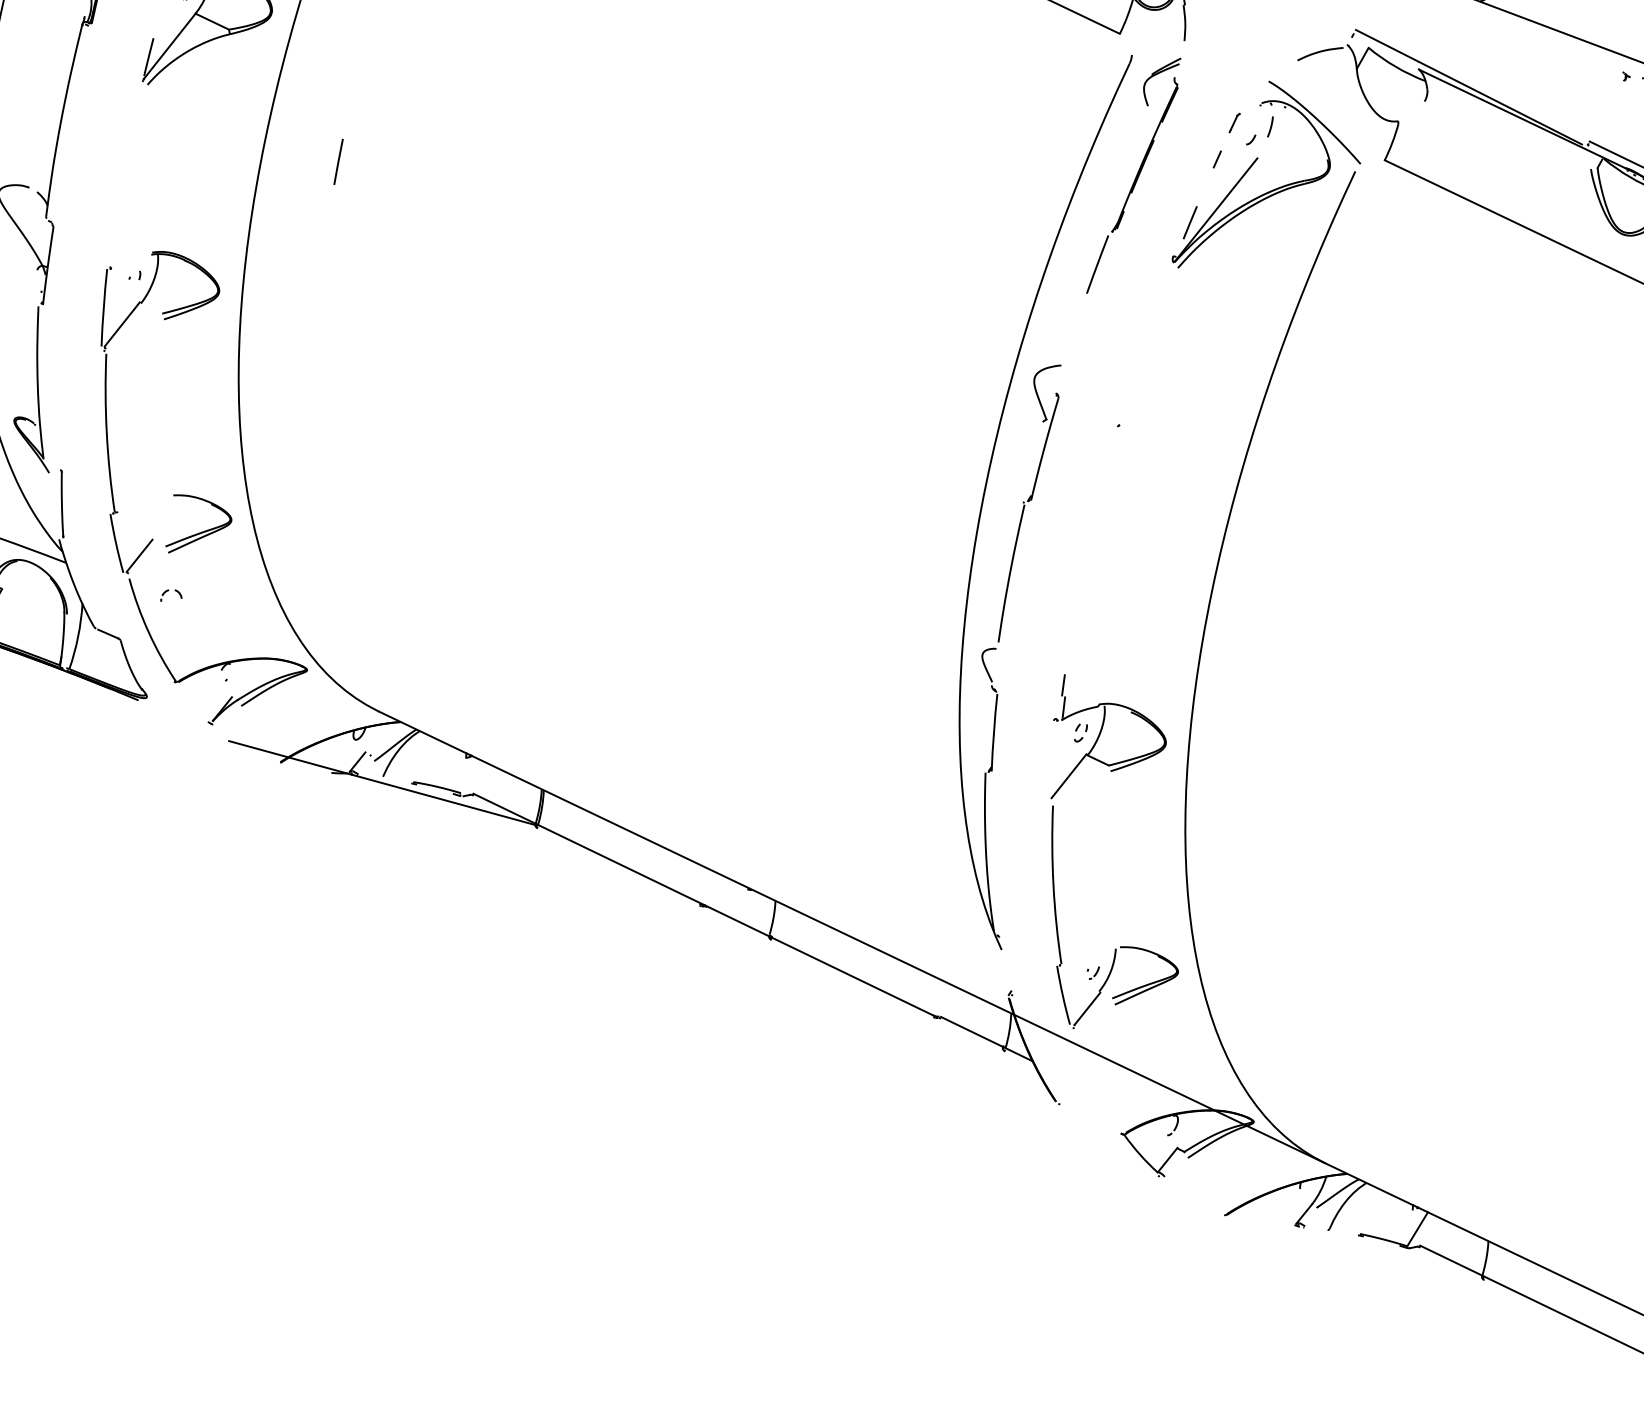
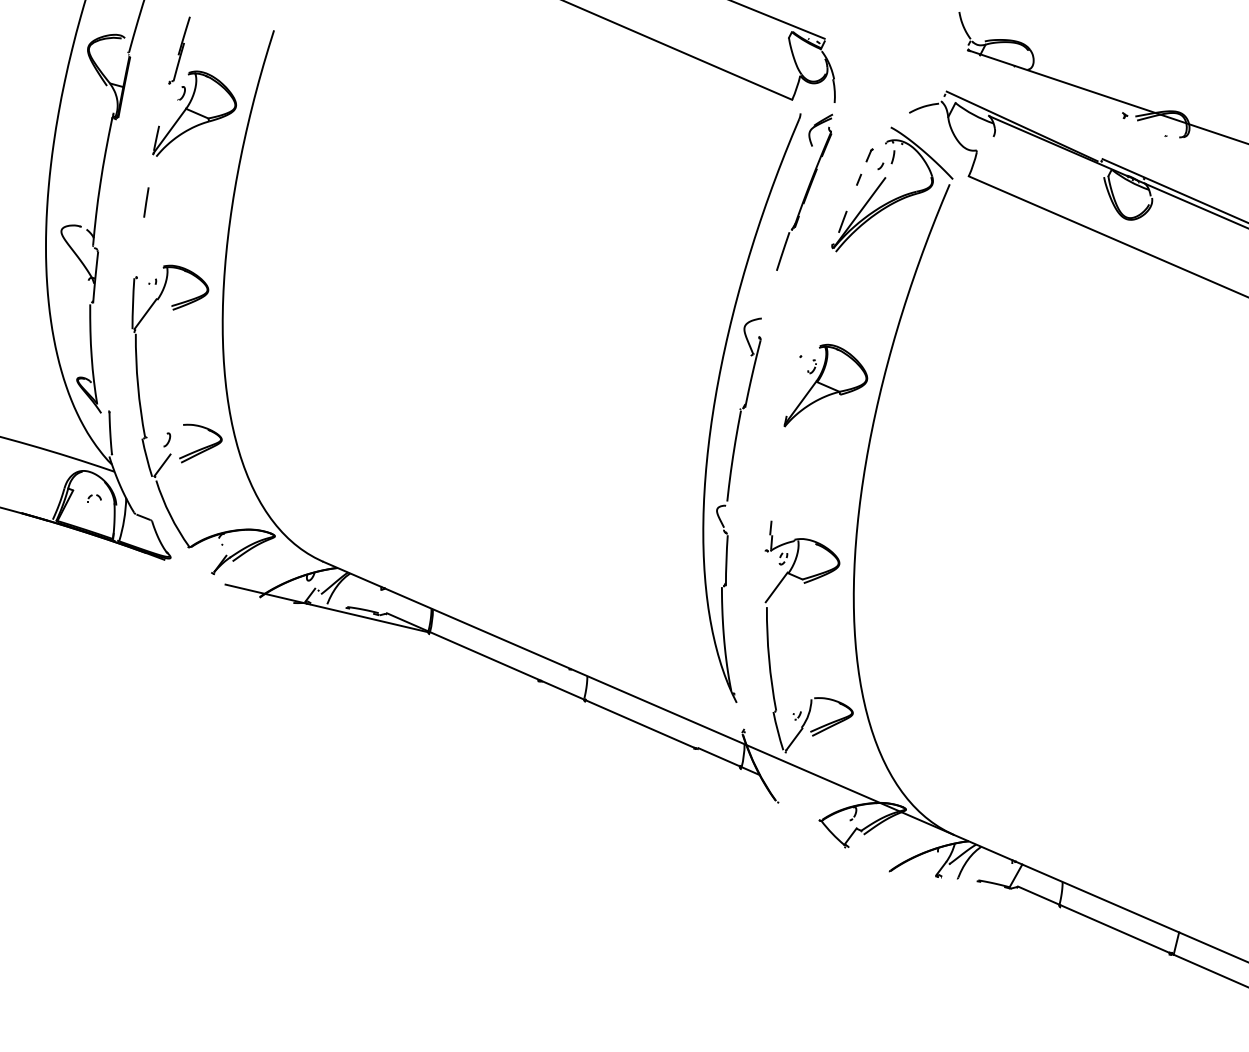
line: (338, 161) -> (146, 202), moved
part: (1154, 471) -> (825, 385), added
curve: (150, 516) -> (168, 439), added
part: (171, 595) -> (94, 498), moved

